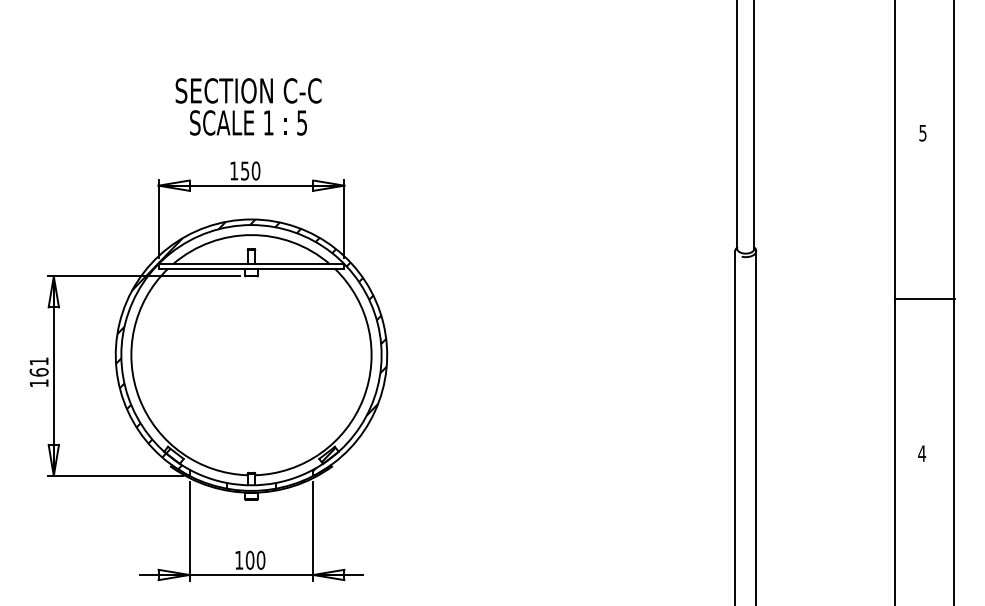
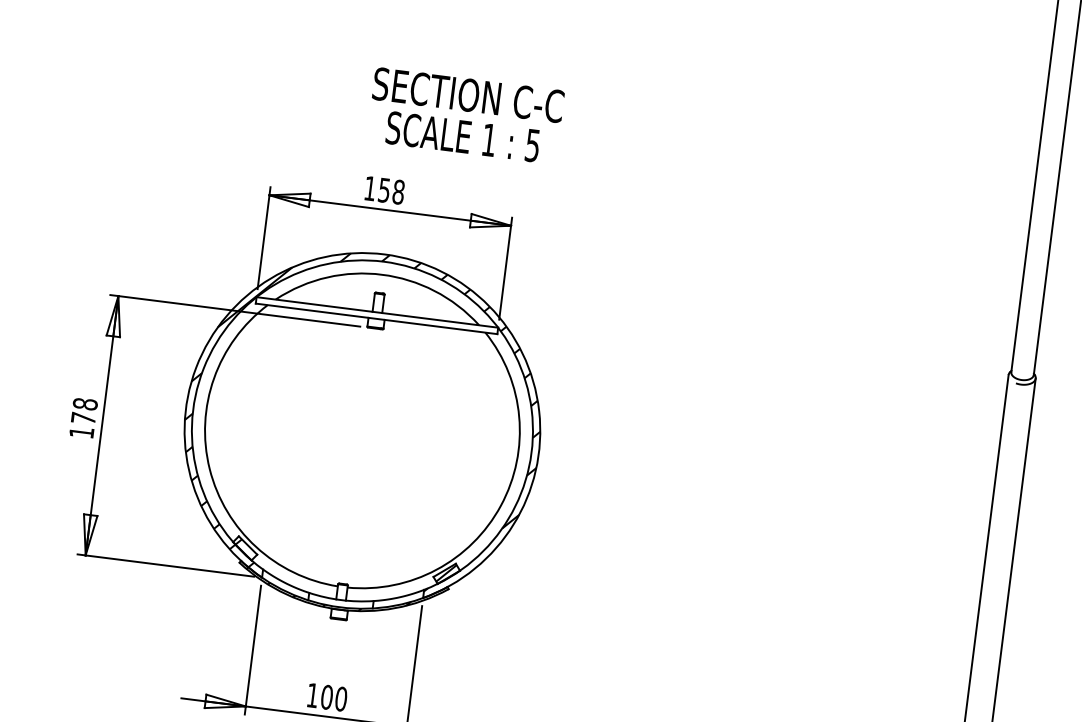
text: (248, 106) -> (465, 115), moved
text: (255, 170) -> (398, 191), 150 -> 158
text: (38, 366) -> (83, 410), 161 -> 178

